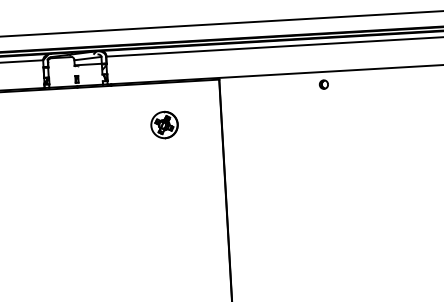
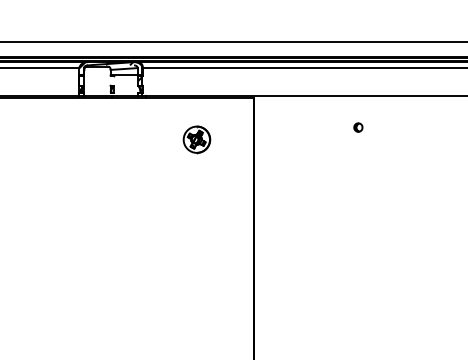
part: (324, 84) -> (358, 127), moved

